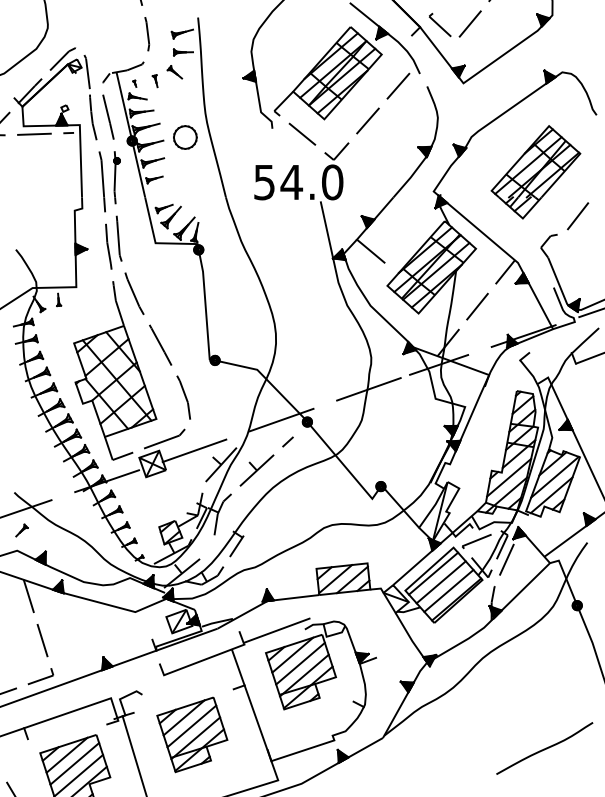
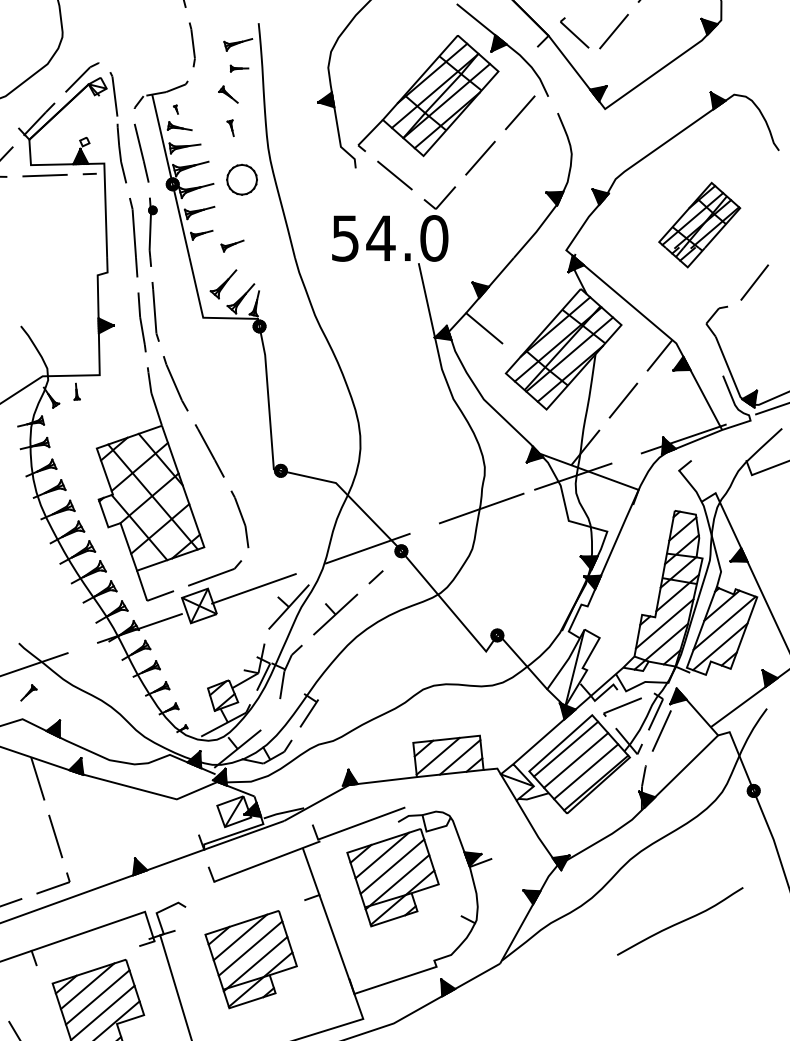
part: (183, 52) -> (239, 68), size x0.7
part: (155, 80) -> (230, 127), moved
part: (535, 171) -> (699, 224), size x0.7
part: (164, 208) -> (232, 245), moved
curve: (544, 748) -> (680, 921), moved

